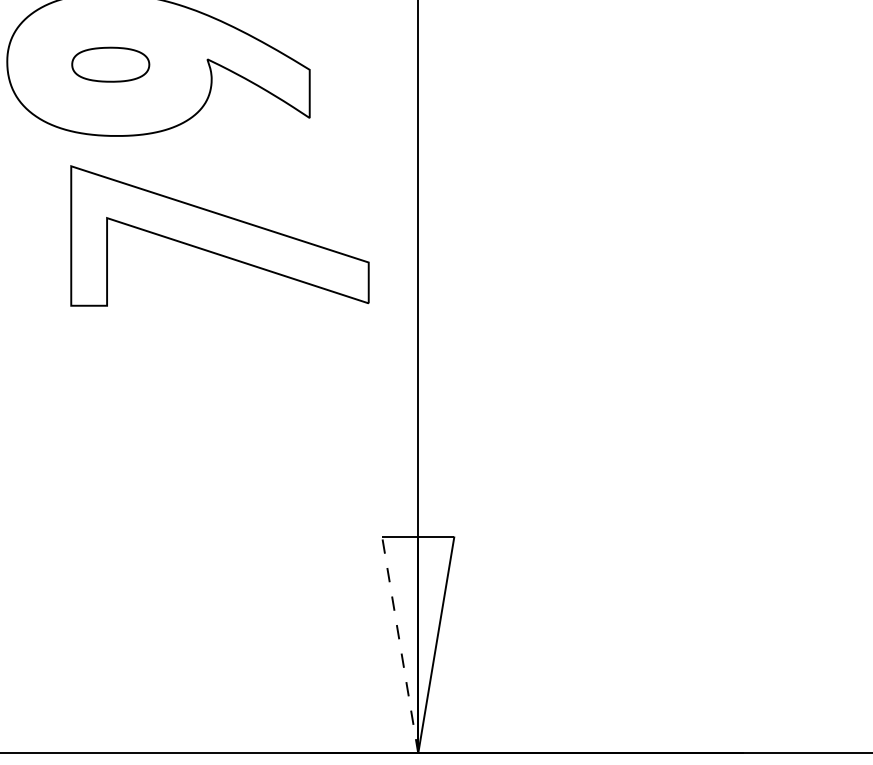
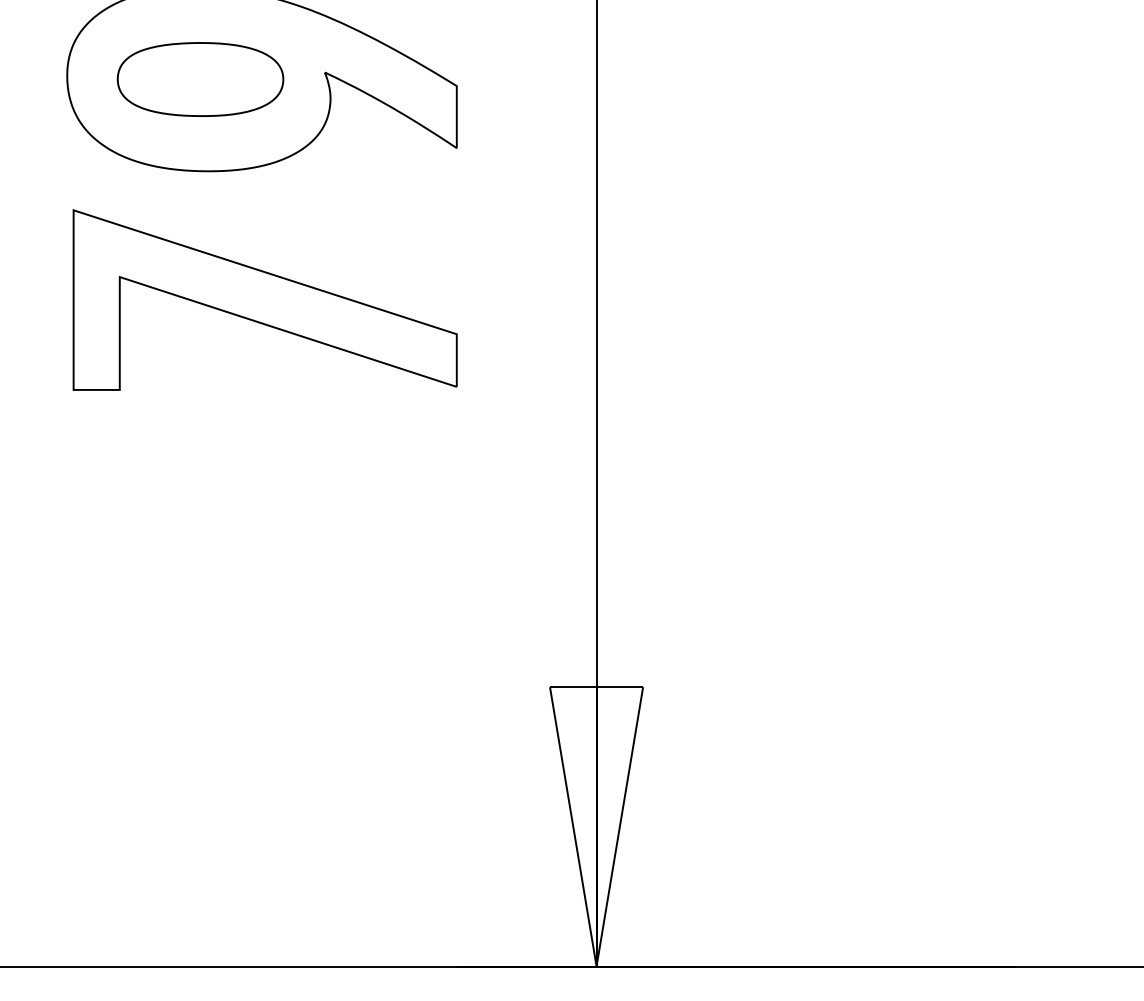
part: (110, 64) -> (200, 79), size x1.67
part: (219, 235) -> (264, 299), moved
line: (400, 644) -> (573, 826), dashed -> solid

